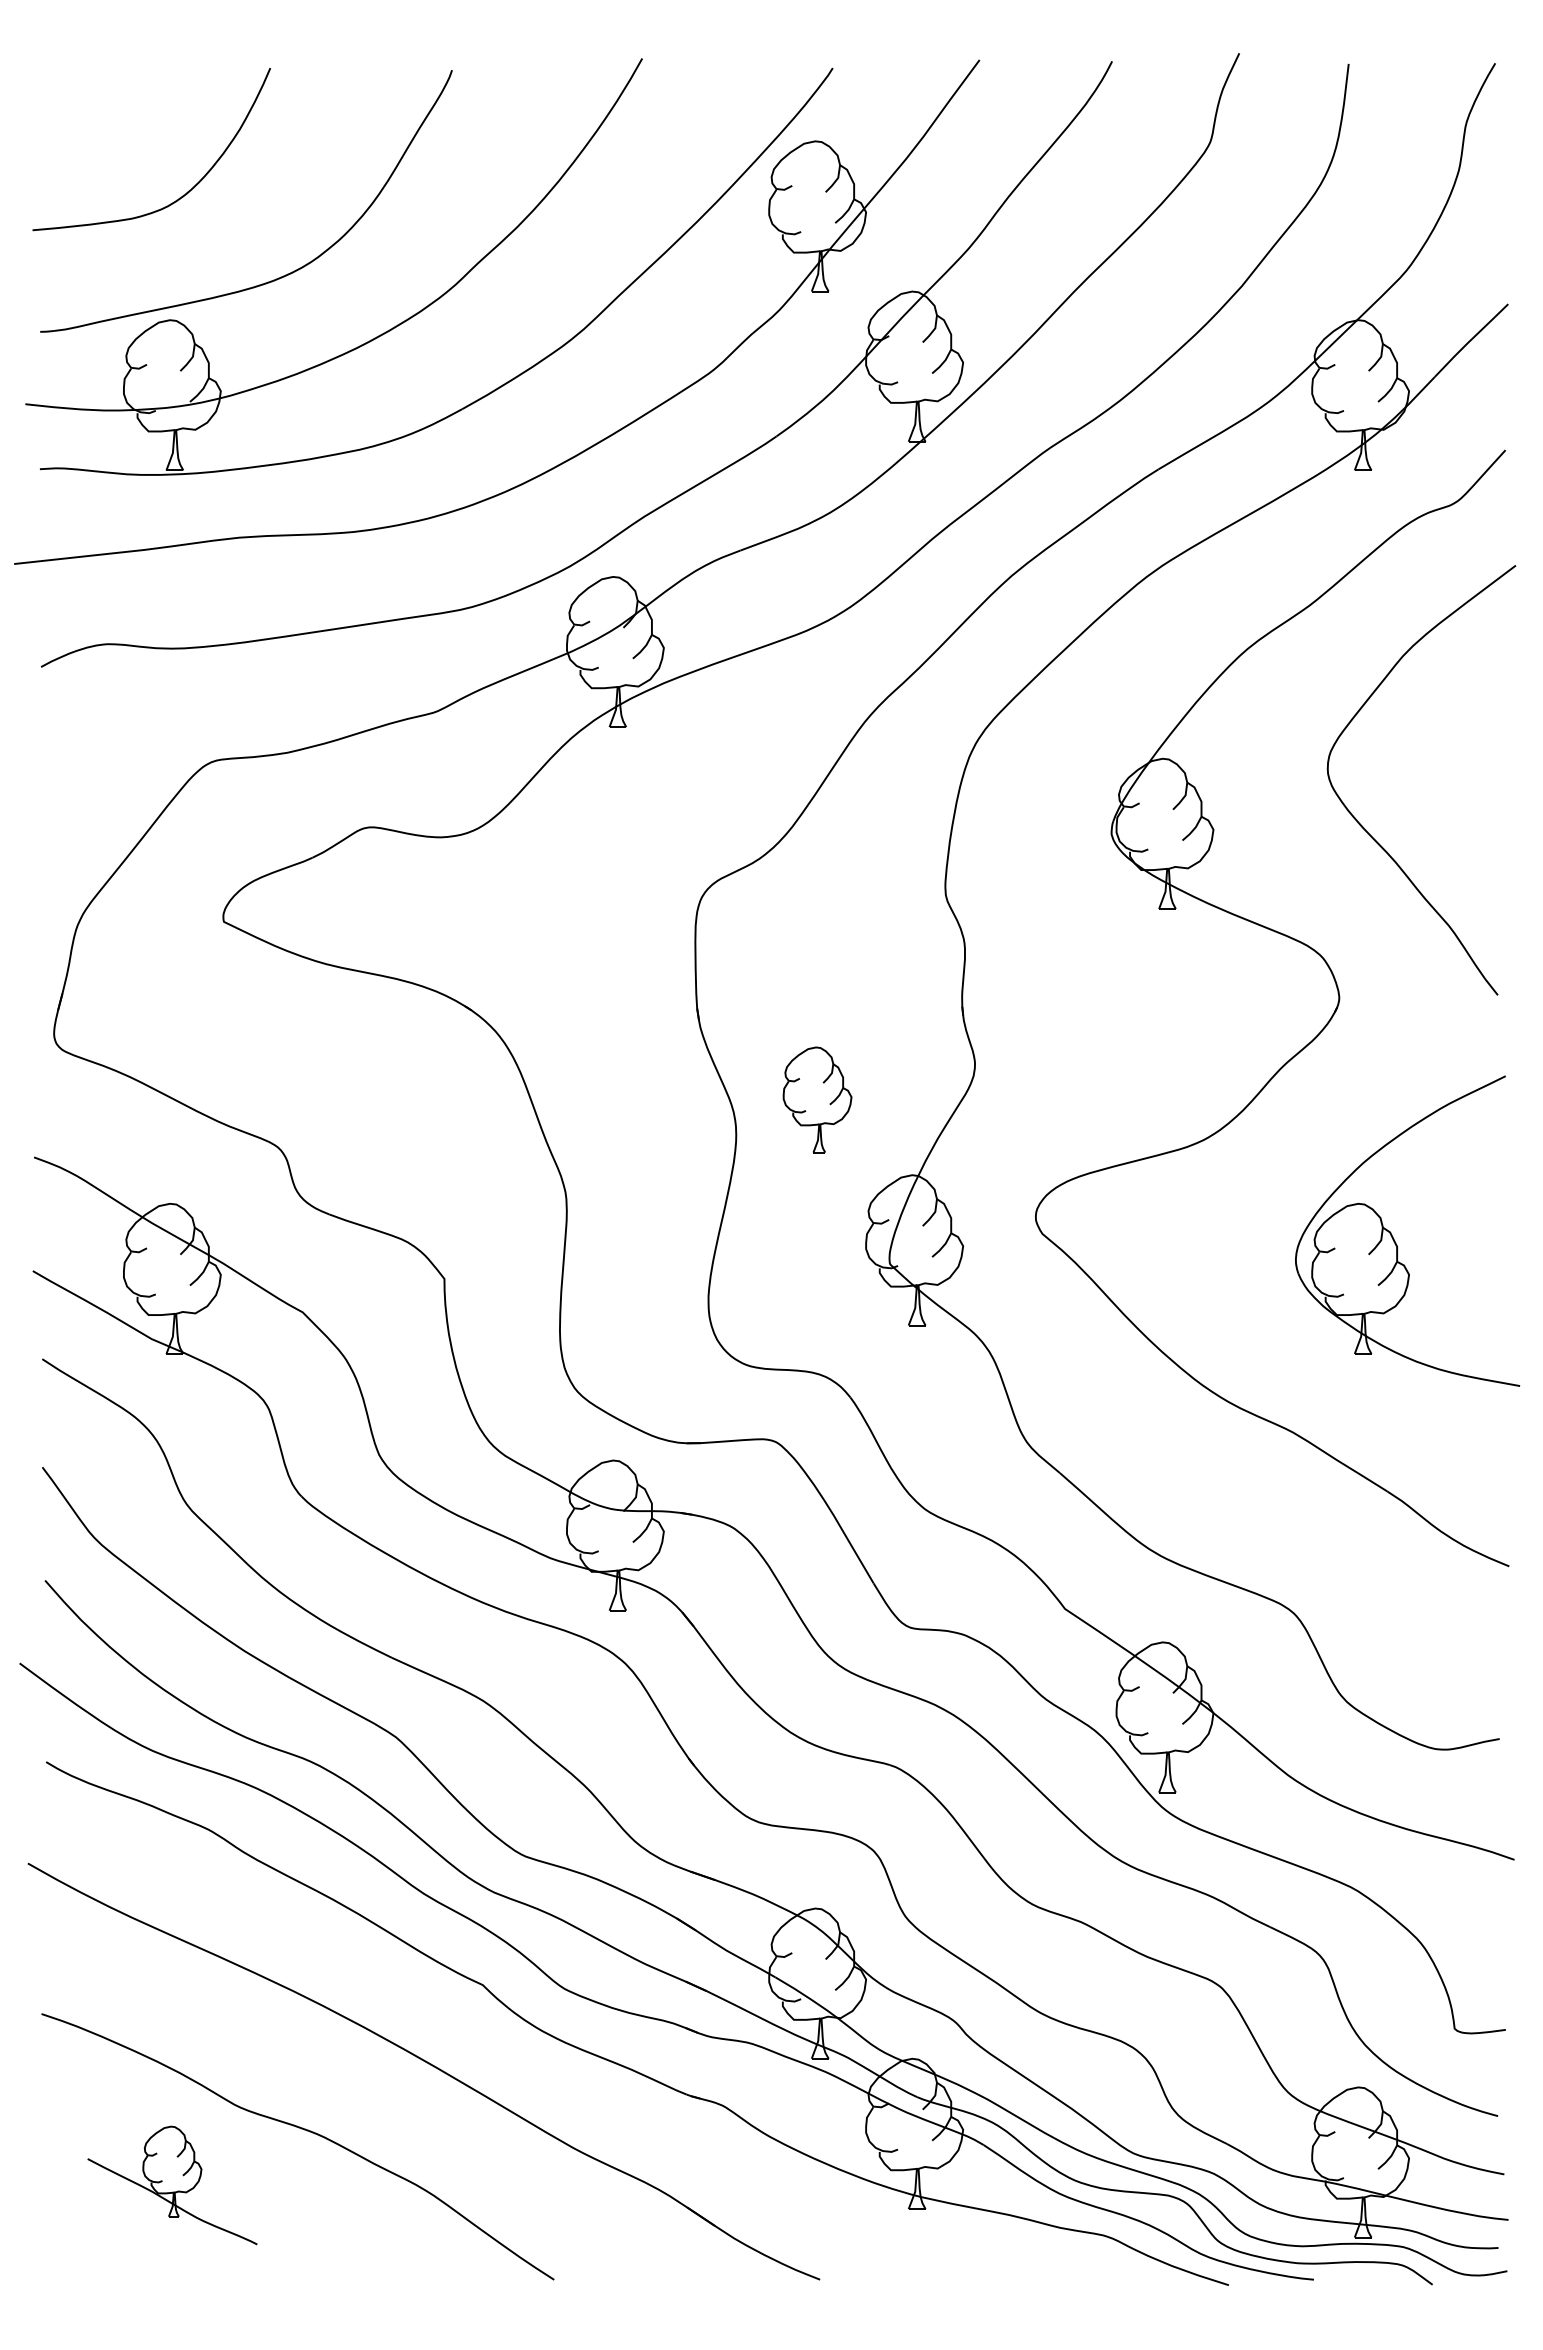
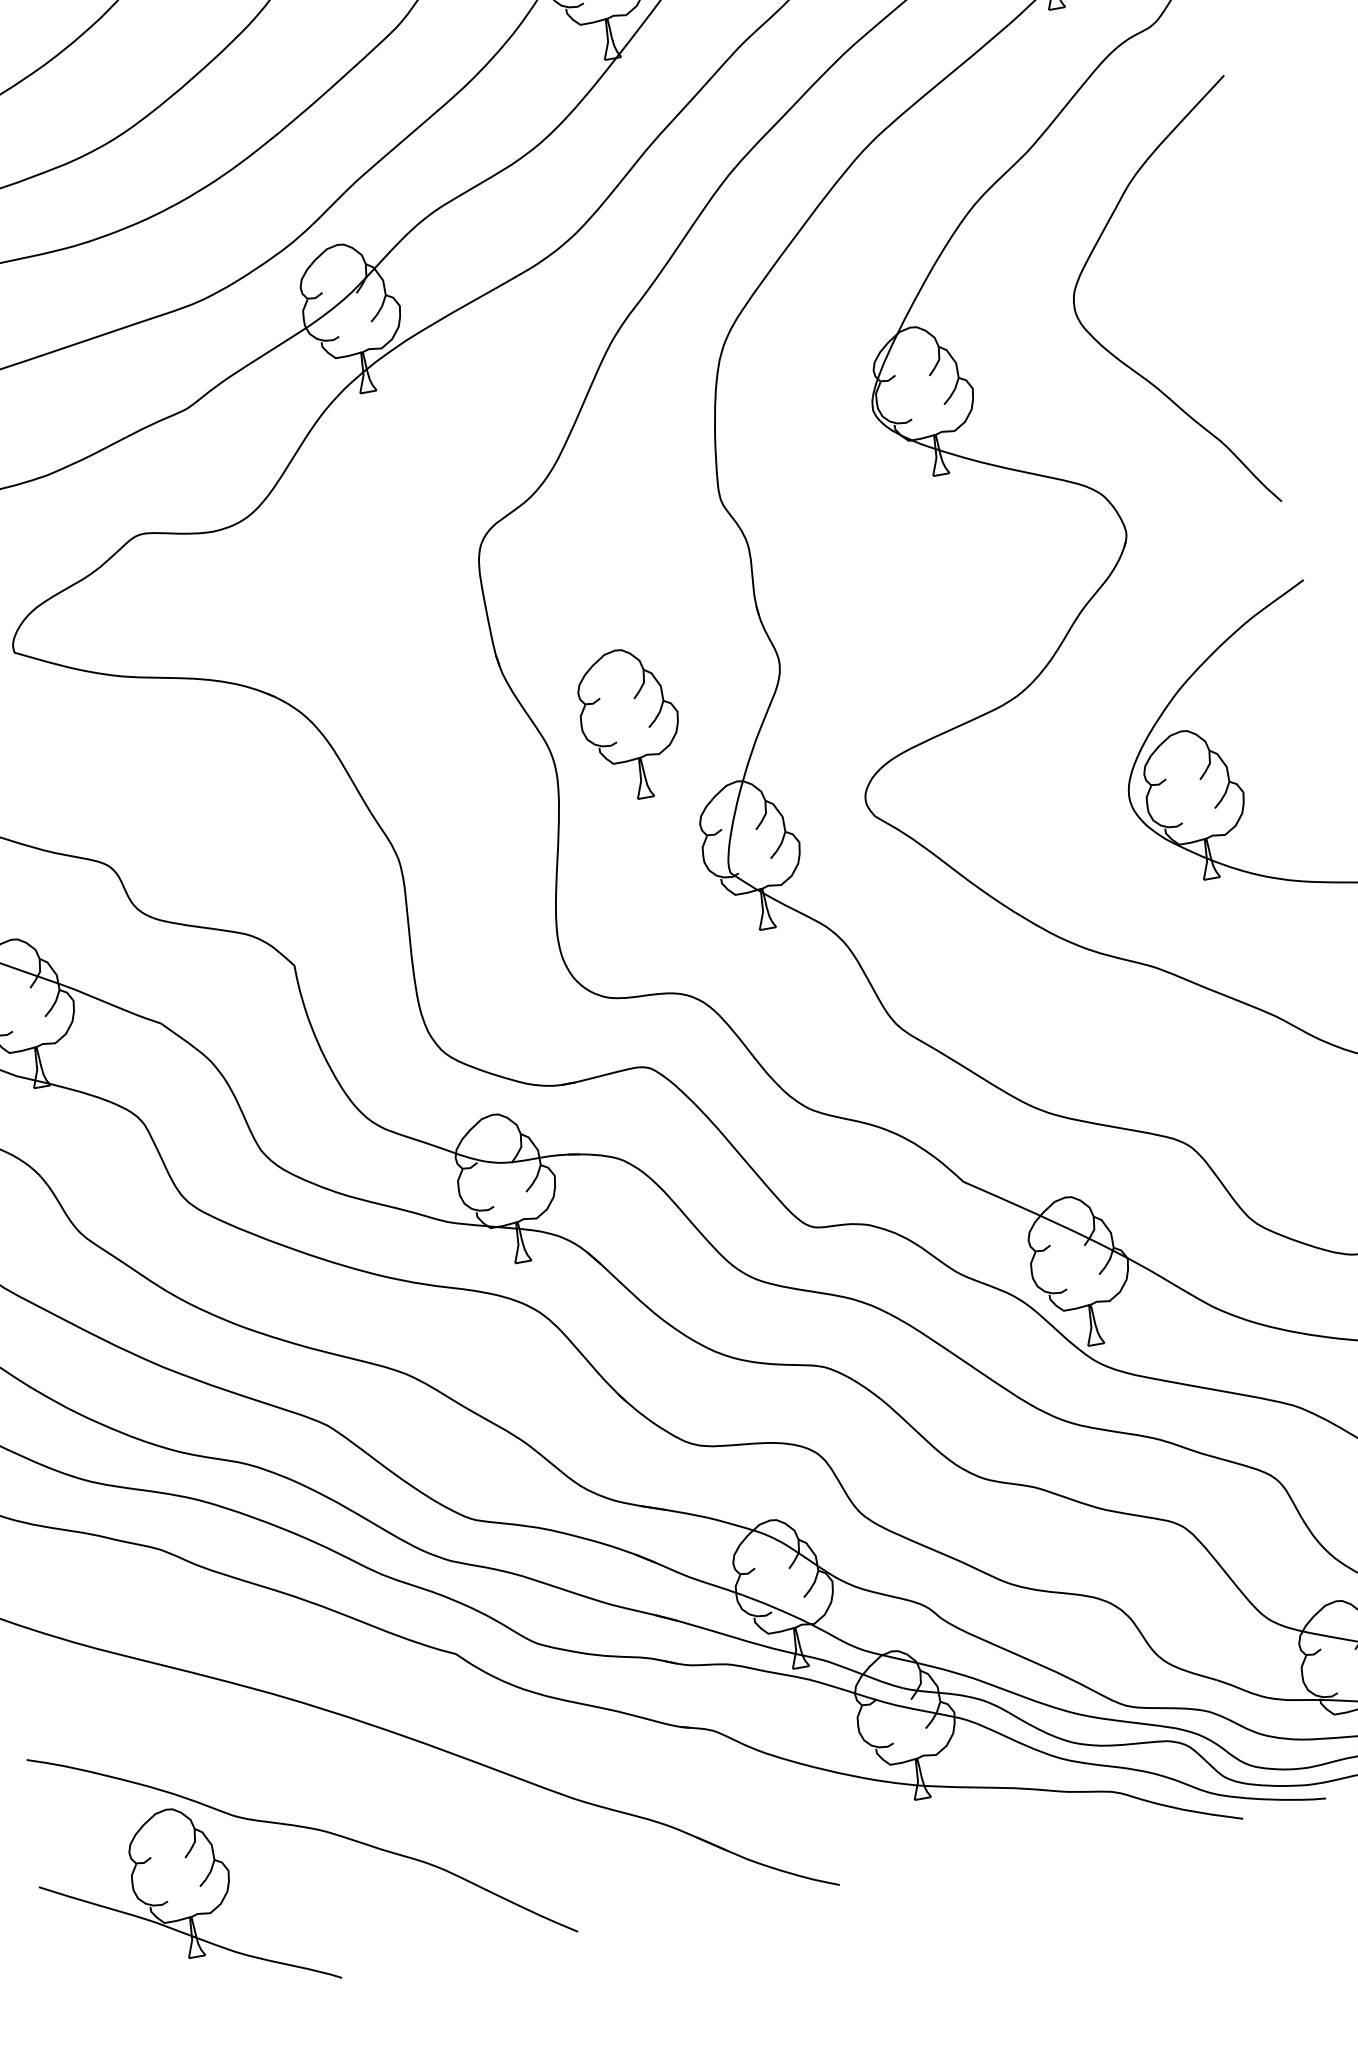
part: (817, 1099) -> (630, 723), size x1.43
part: (172, 2185) -> (185, 1905), size x1.67

